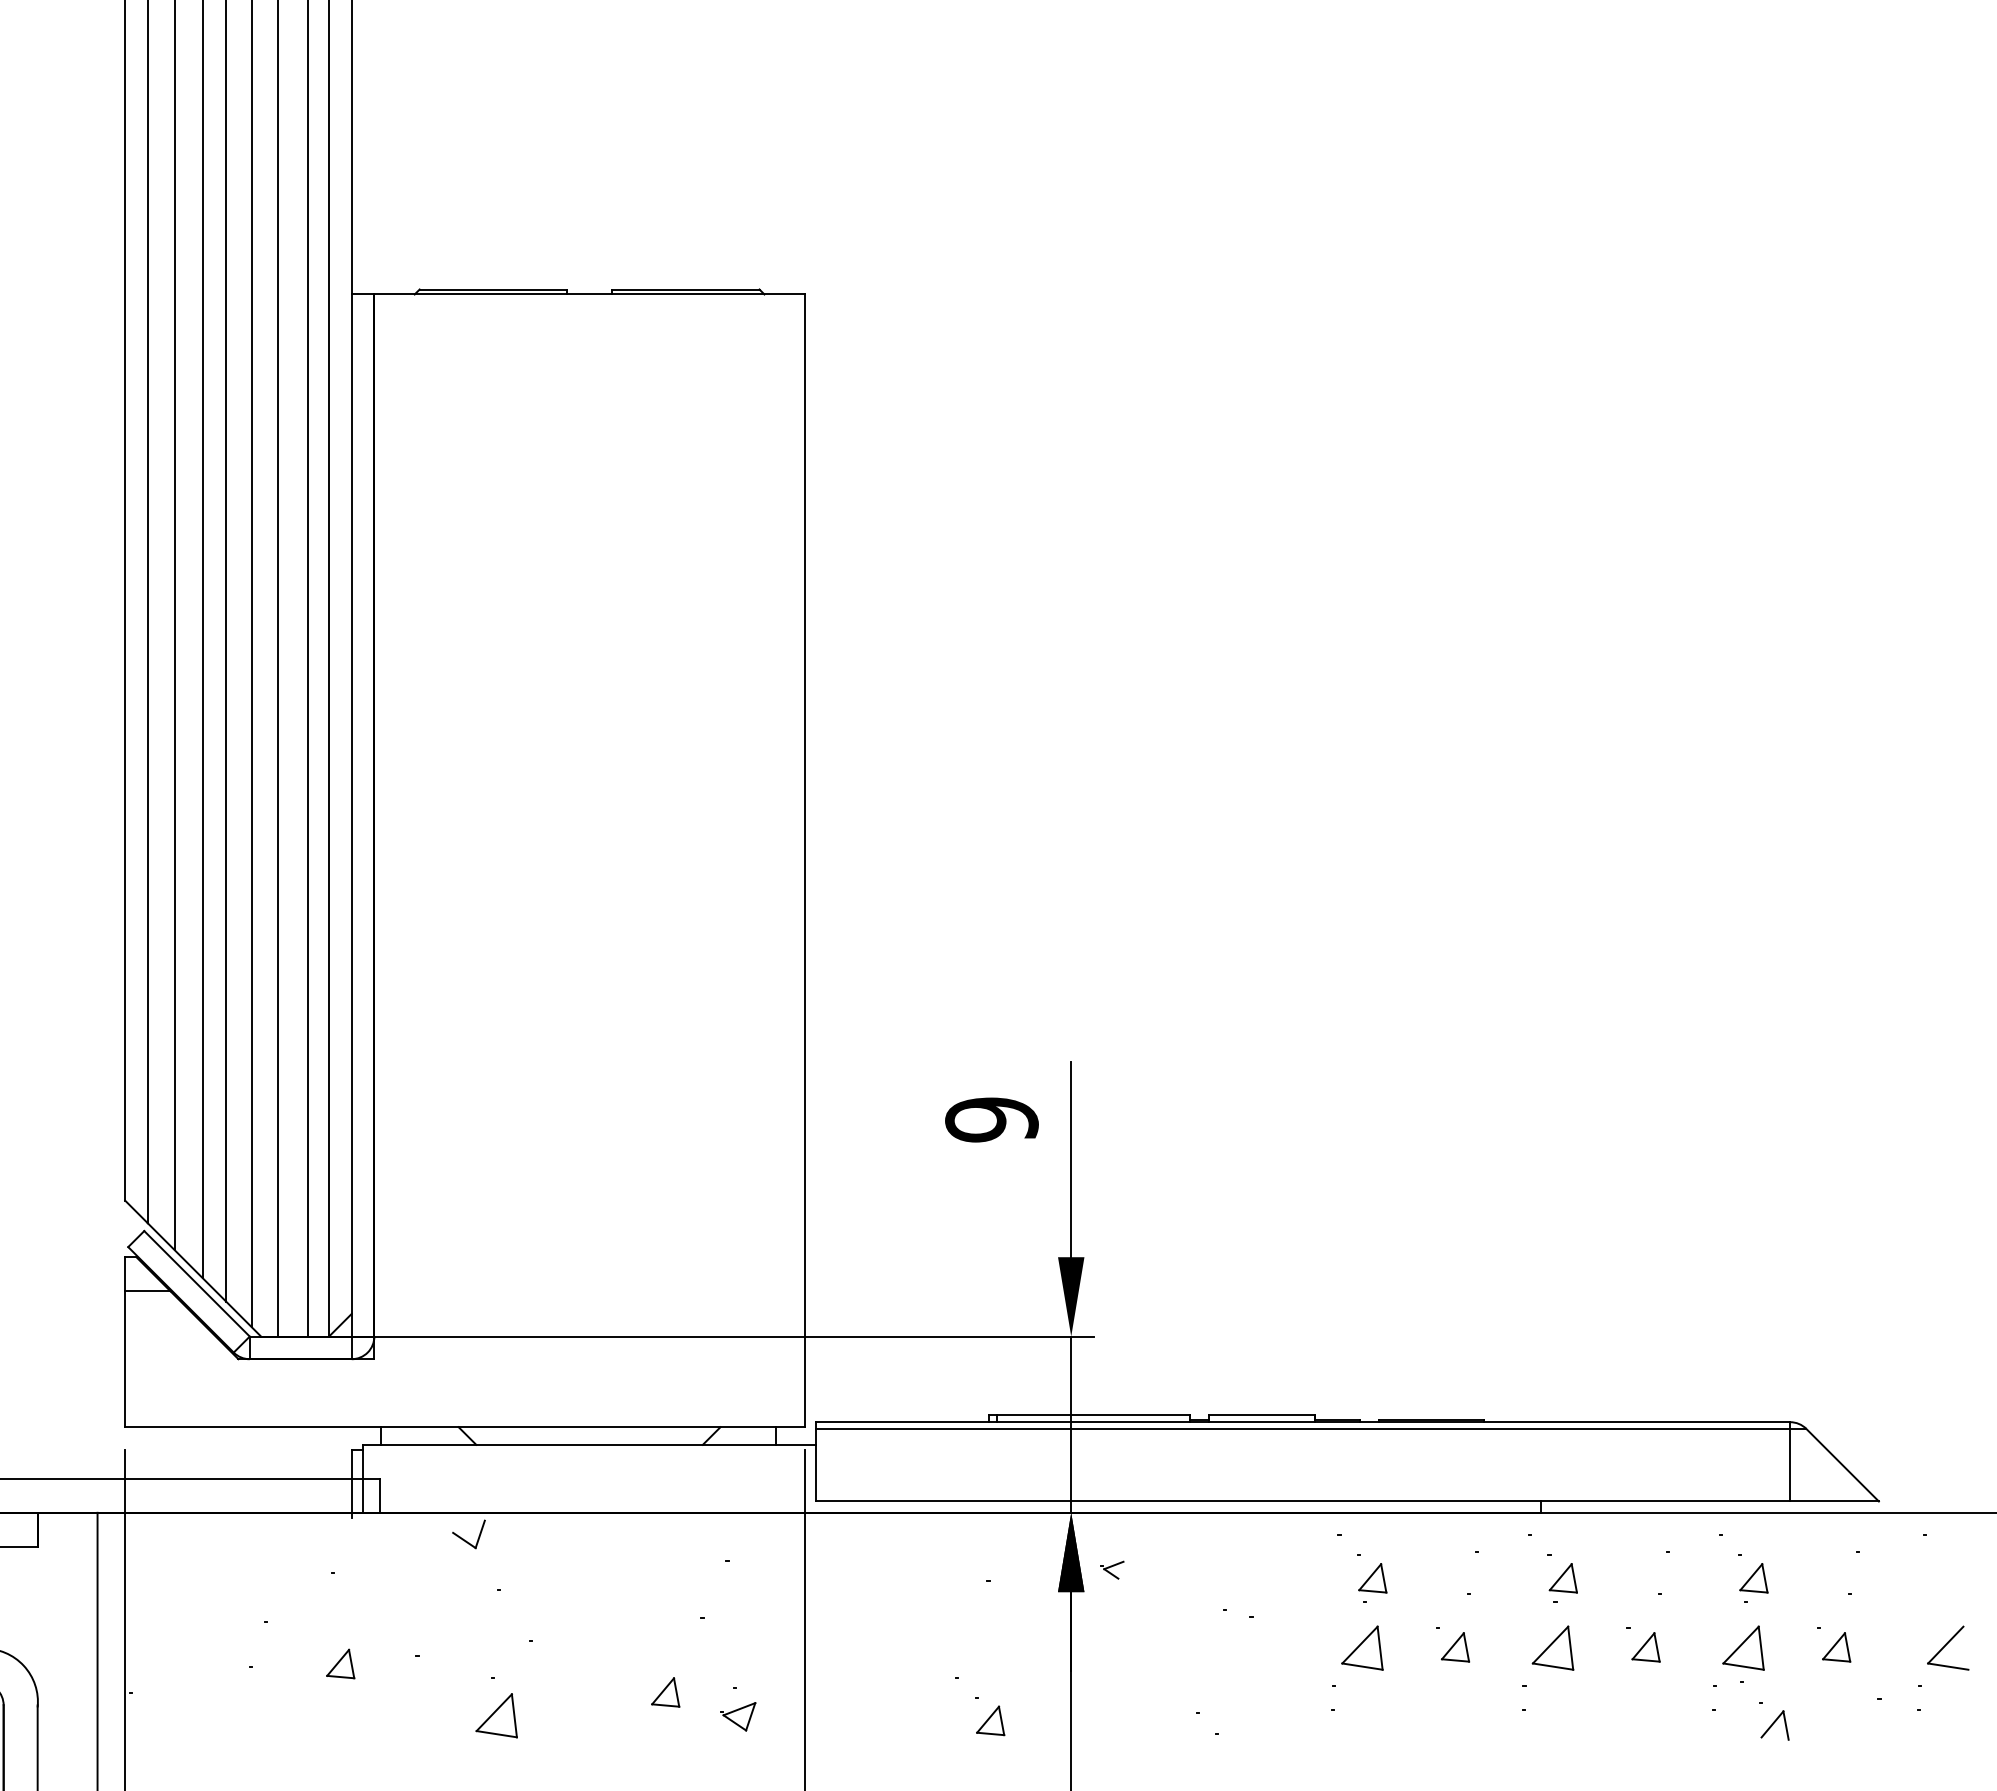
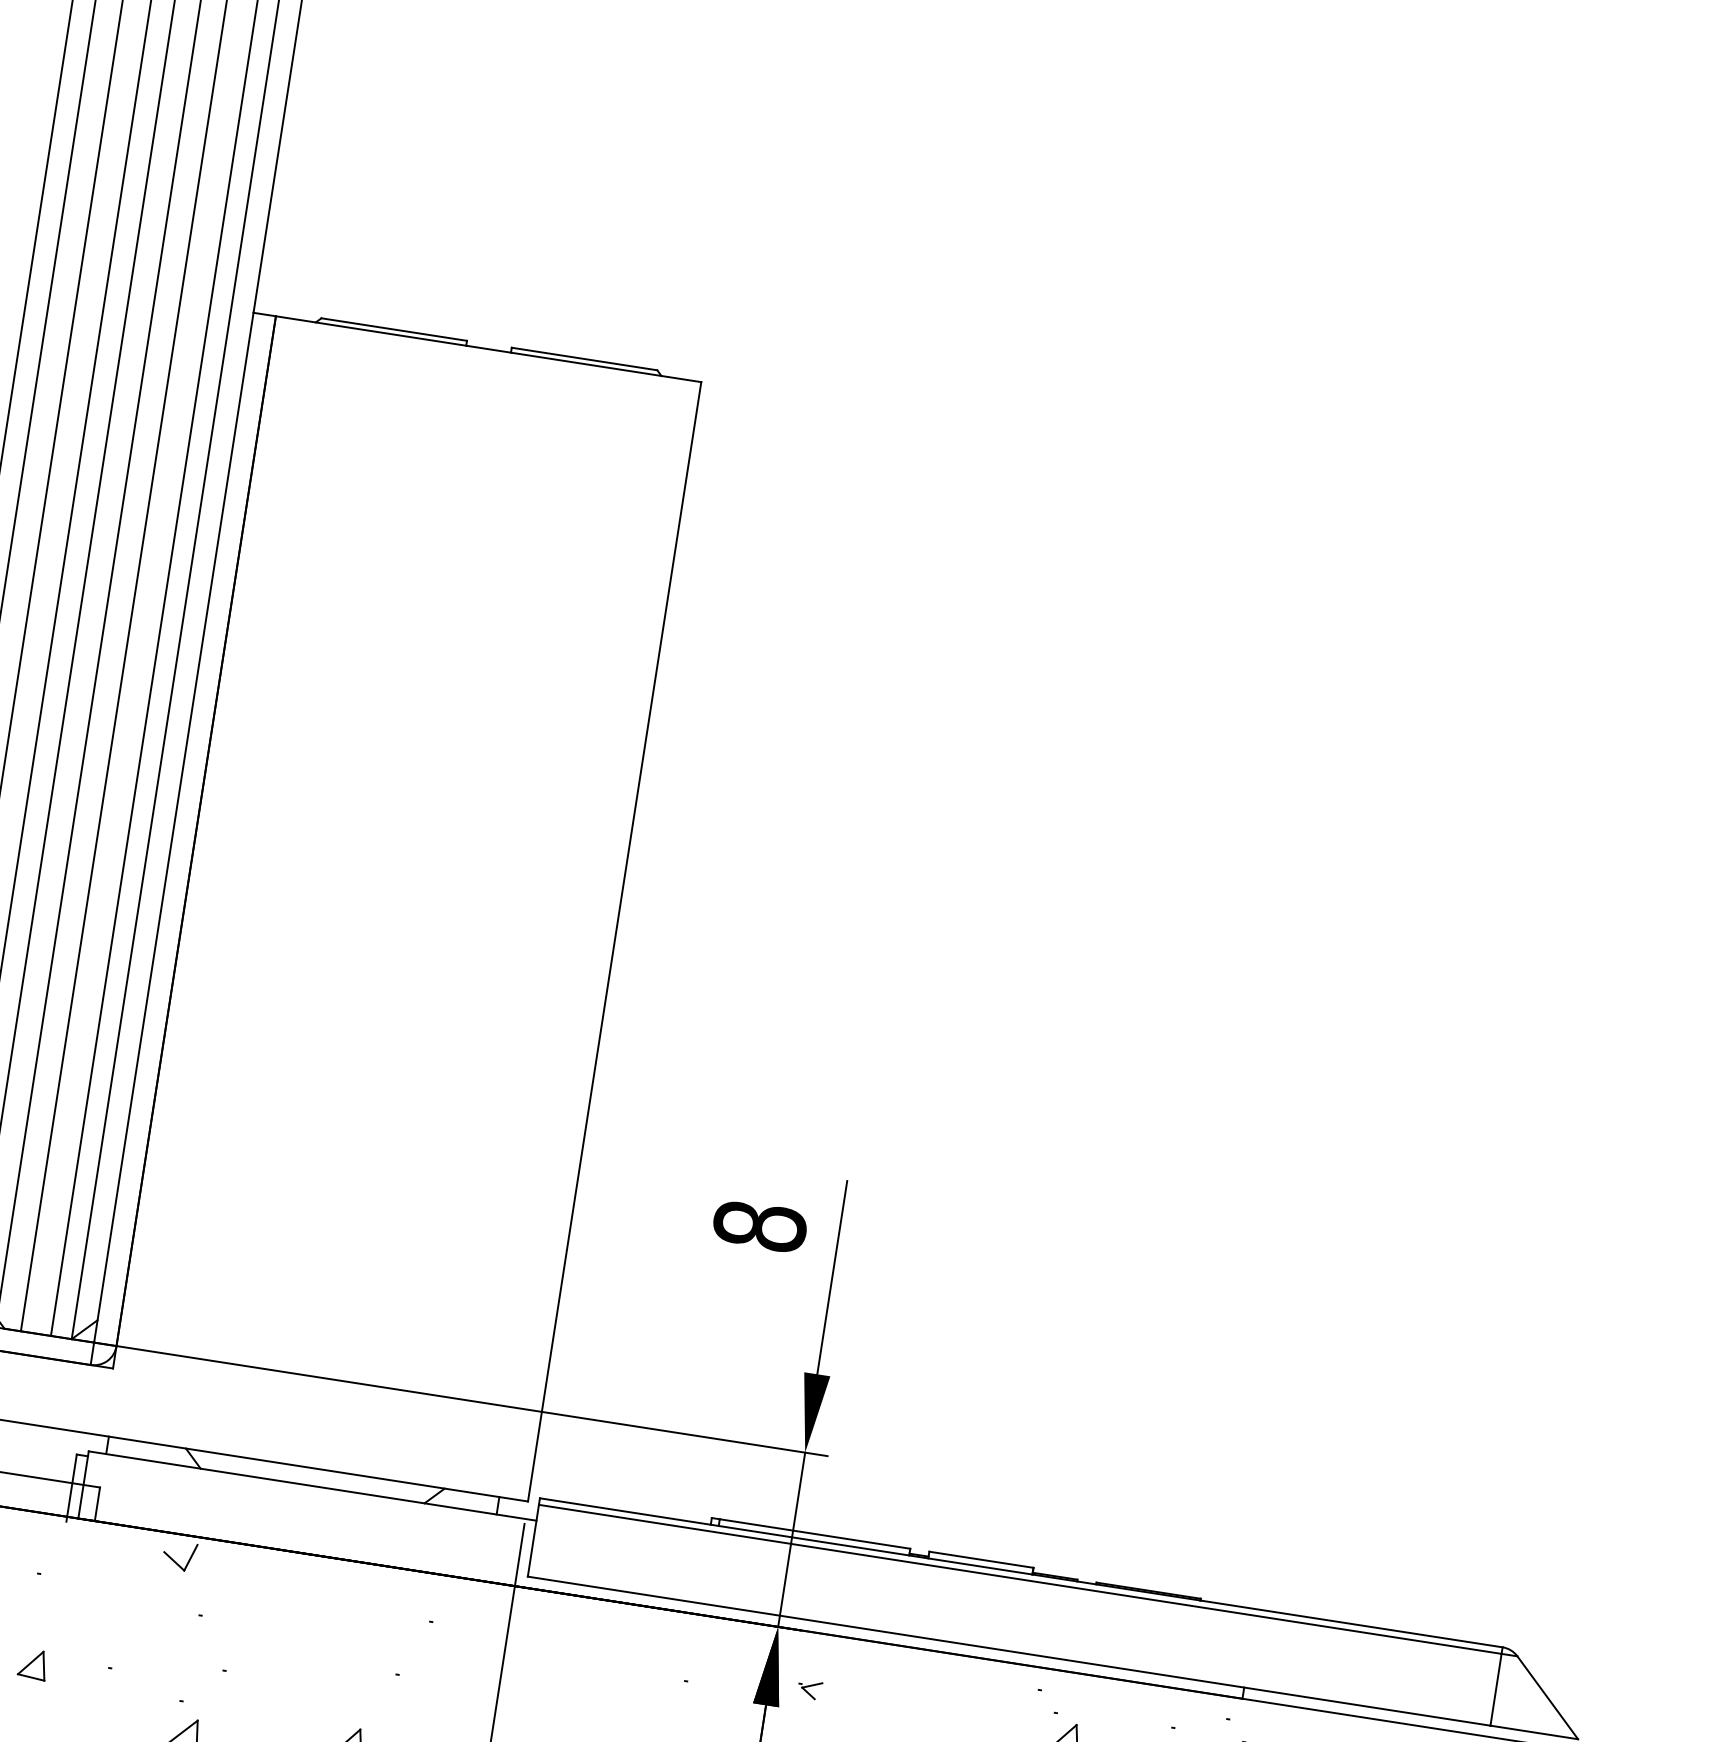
text: (991, 1119) -> (759, 1226), 9 -> 8

